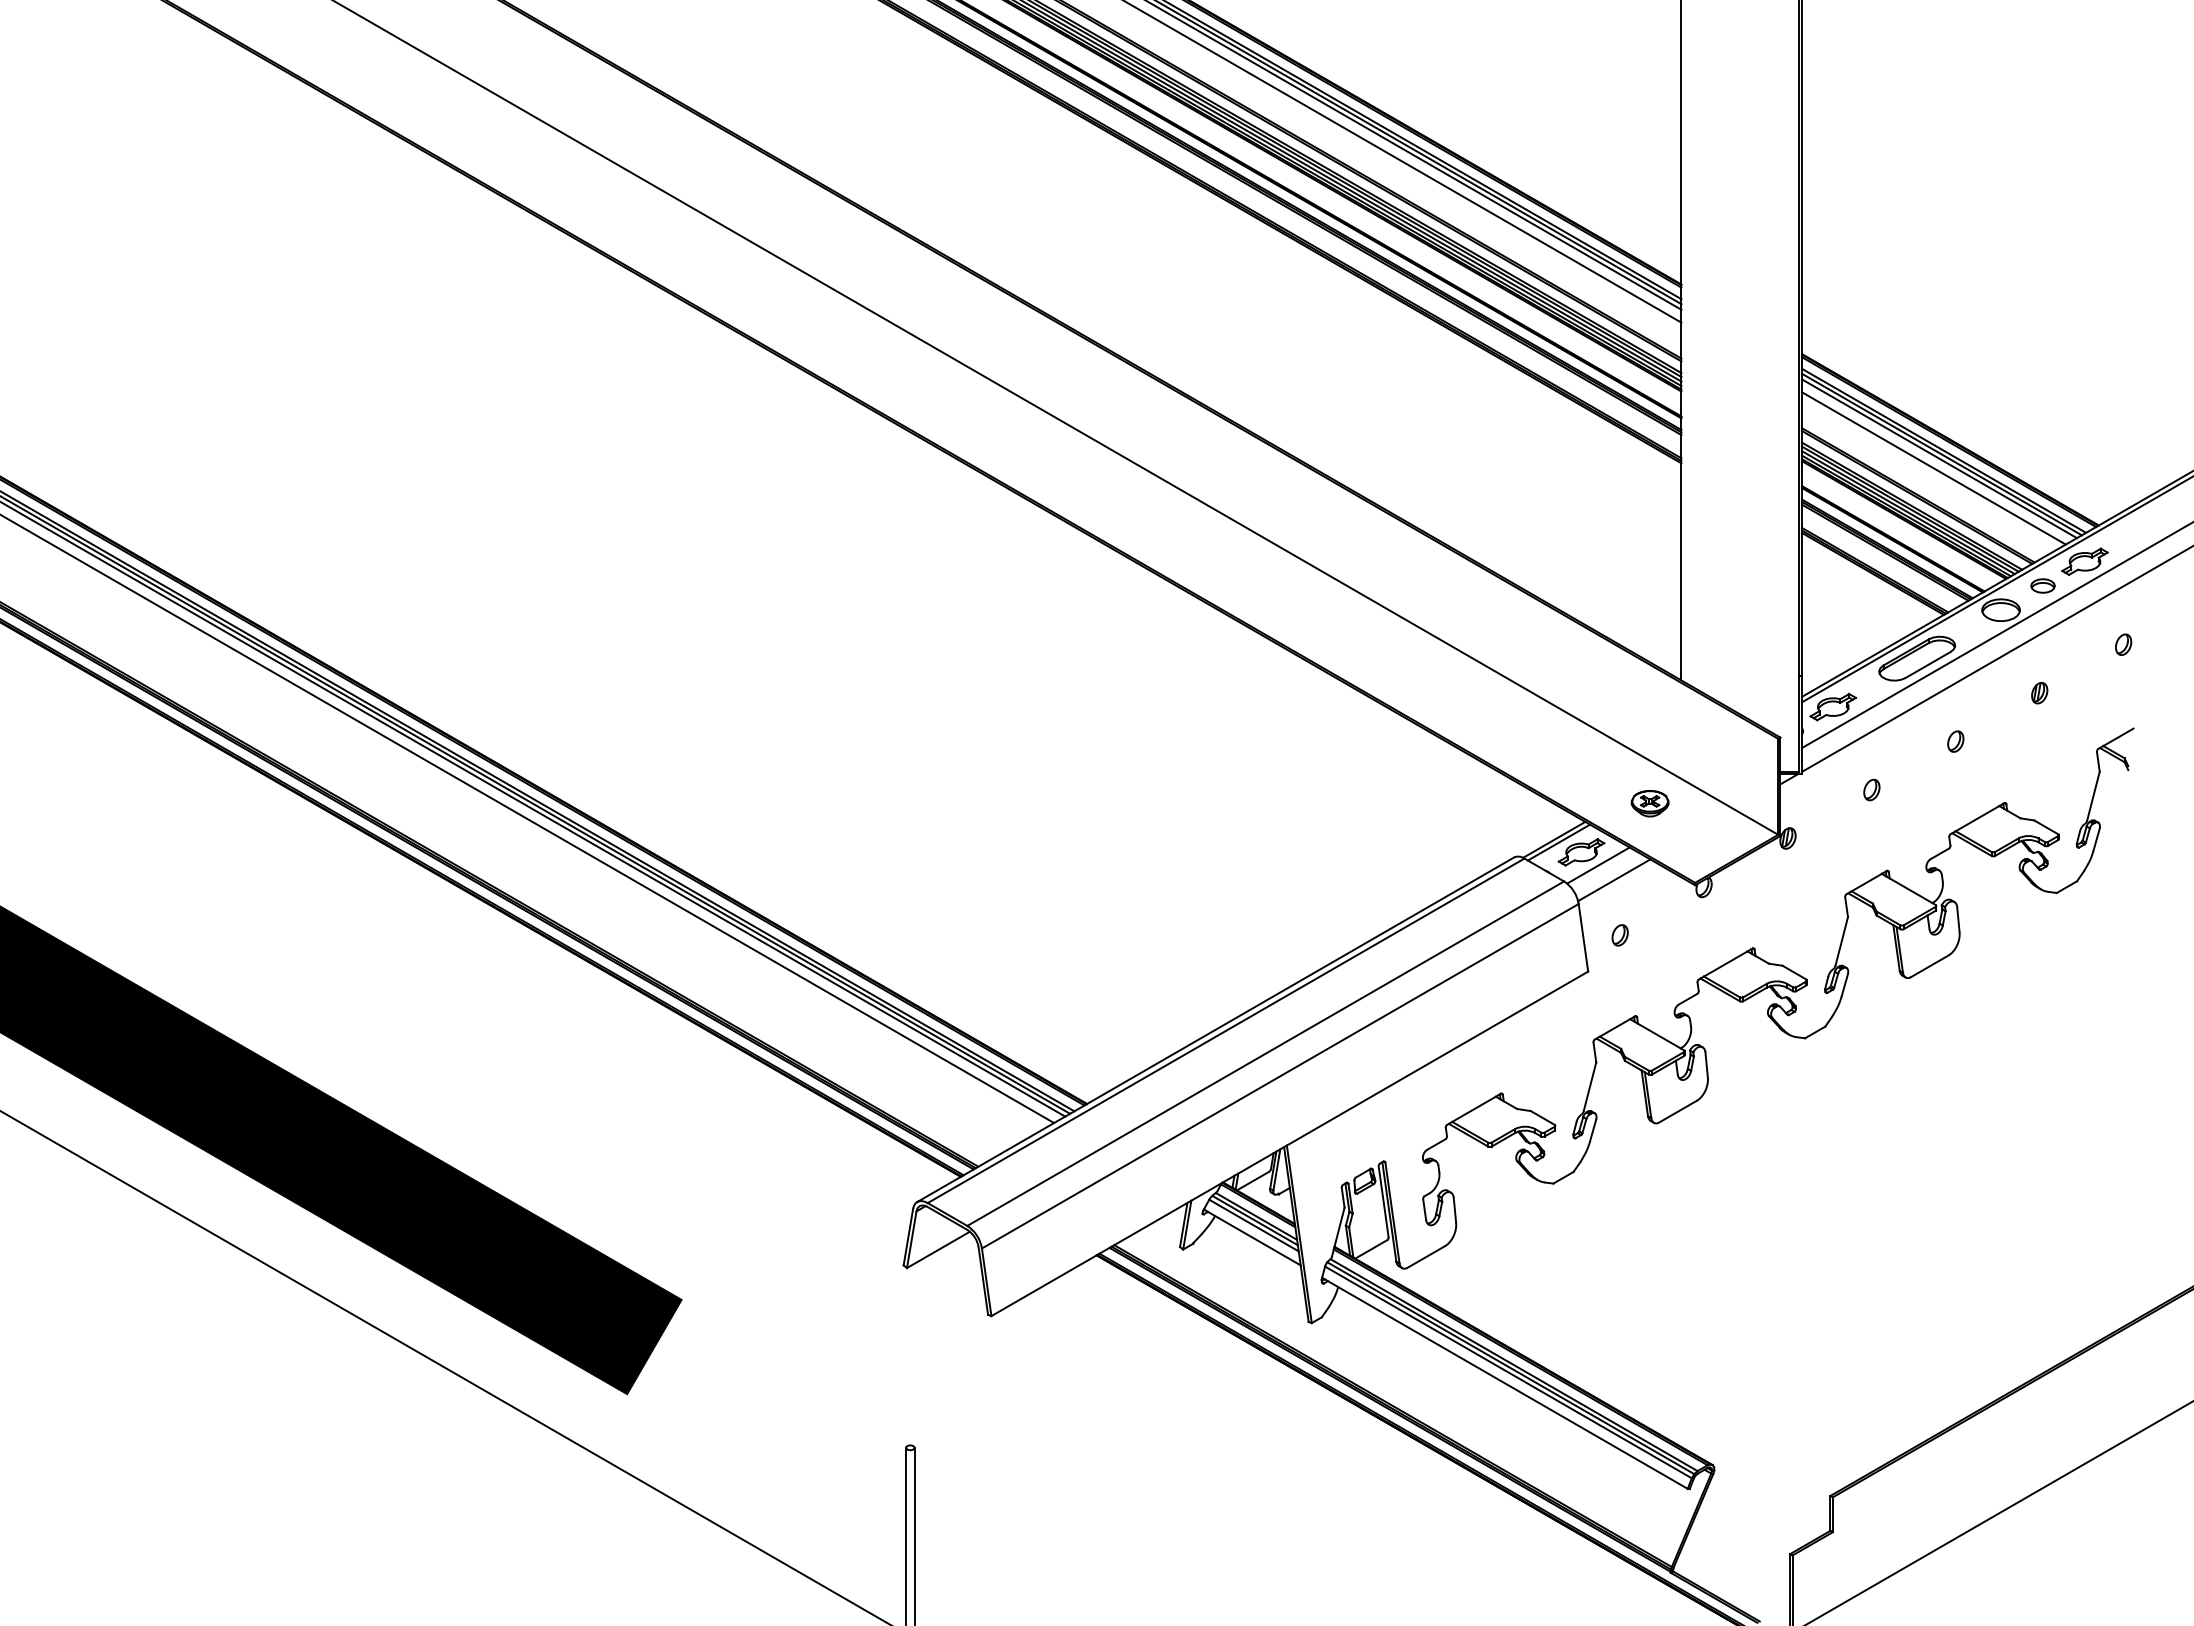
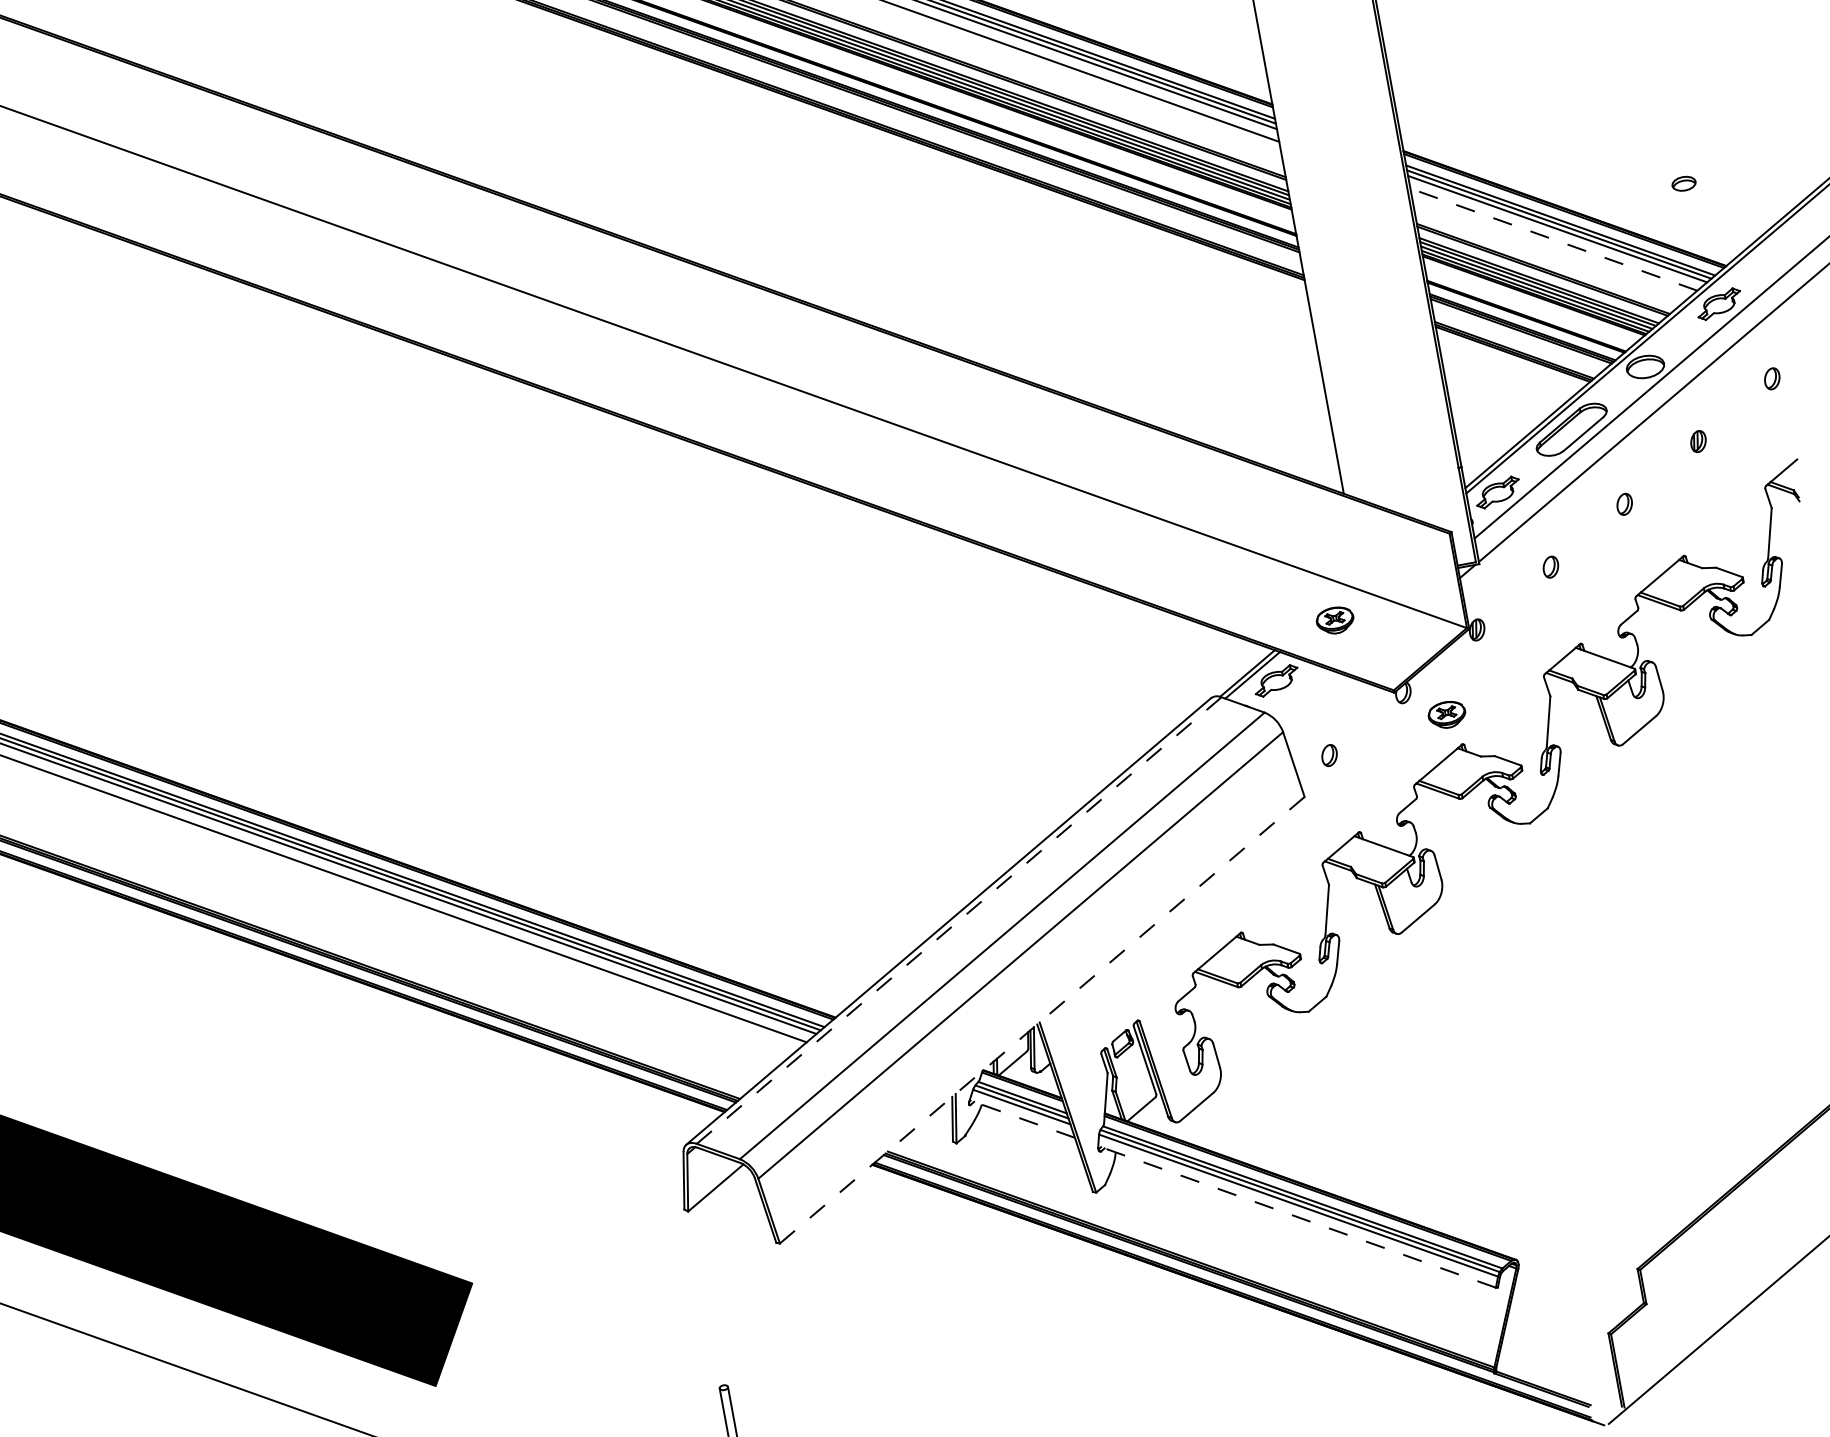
line: (1933, 468) -> (1553, 239), solid -> dashed
part: (2042, 585) -> (1683, 183), moved
line: (1598, 865) -> (1295, 690), removed
line: (1614, 880) -> (1314, 702), removed
part: (1742, 916) -> (1446, 714), added
line: (1226, 1030) -> (959, 920), solid -> dashed
line: (1289, 1143) -> (1041, 1019), solid -> dashed
line: (1252, 1237) -> (1022, 1119), solid -> dashed
line: (1504, 1383) -> (1296, 1217), solid -> dashed

